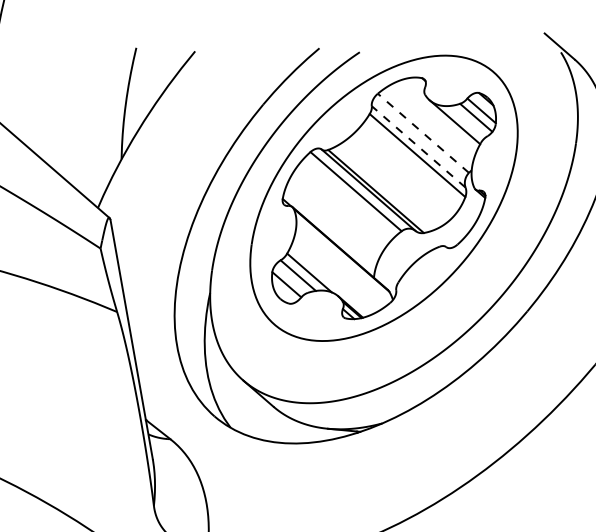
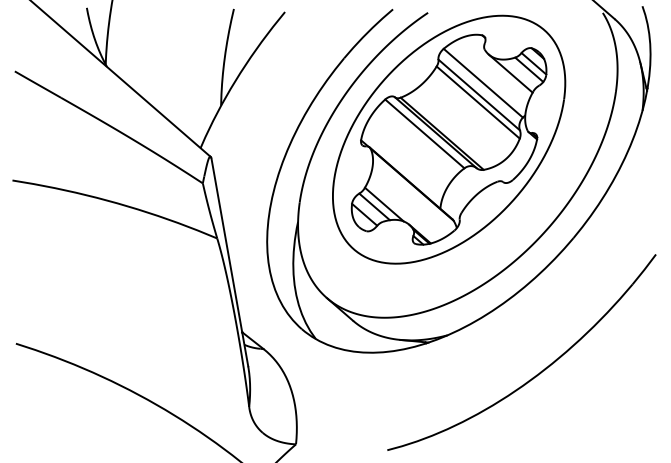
line: (422, 132) -> (482, 82), dashed -> solid
line: (419, 147) -> (479, 95), dashed -> solid

